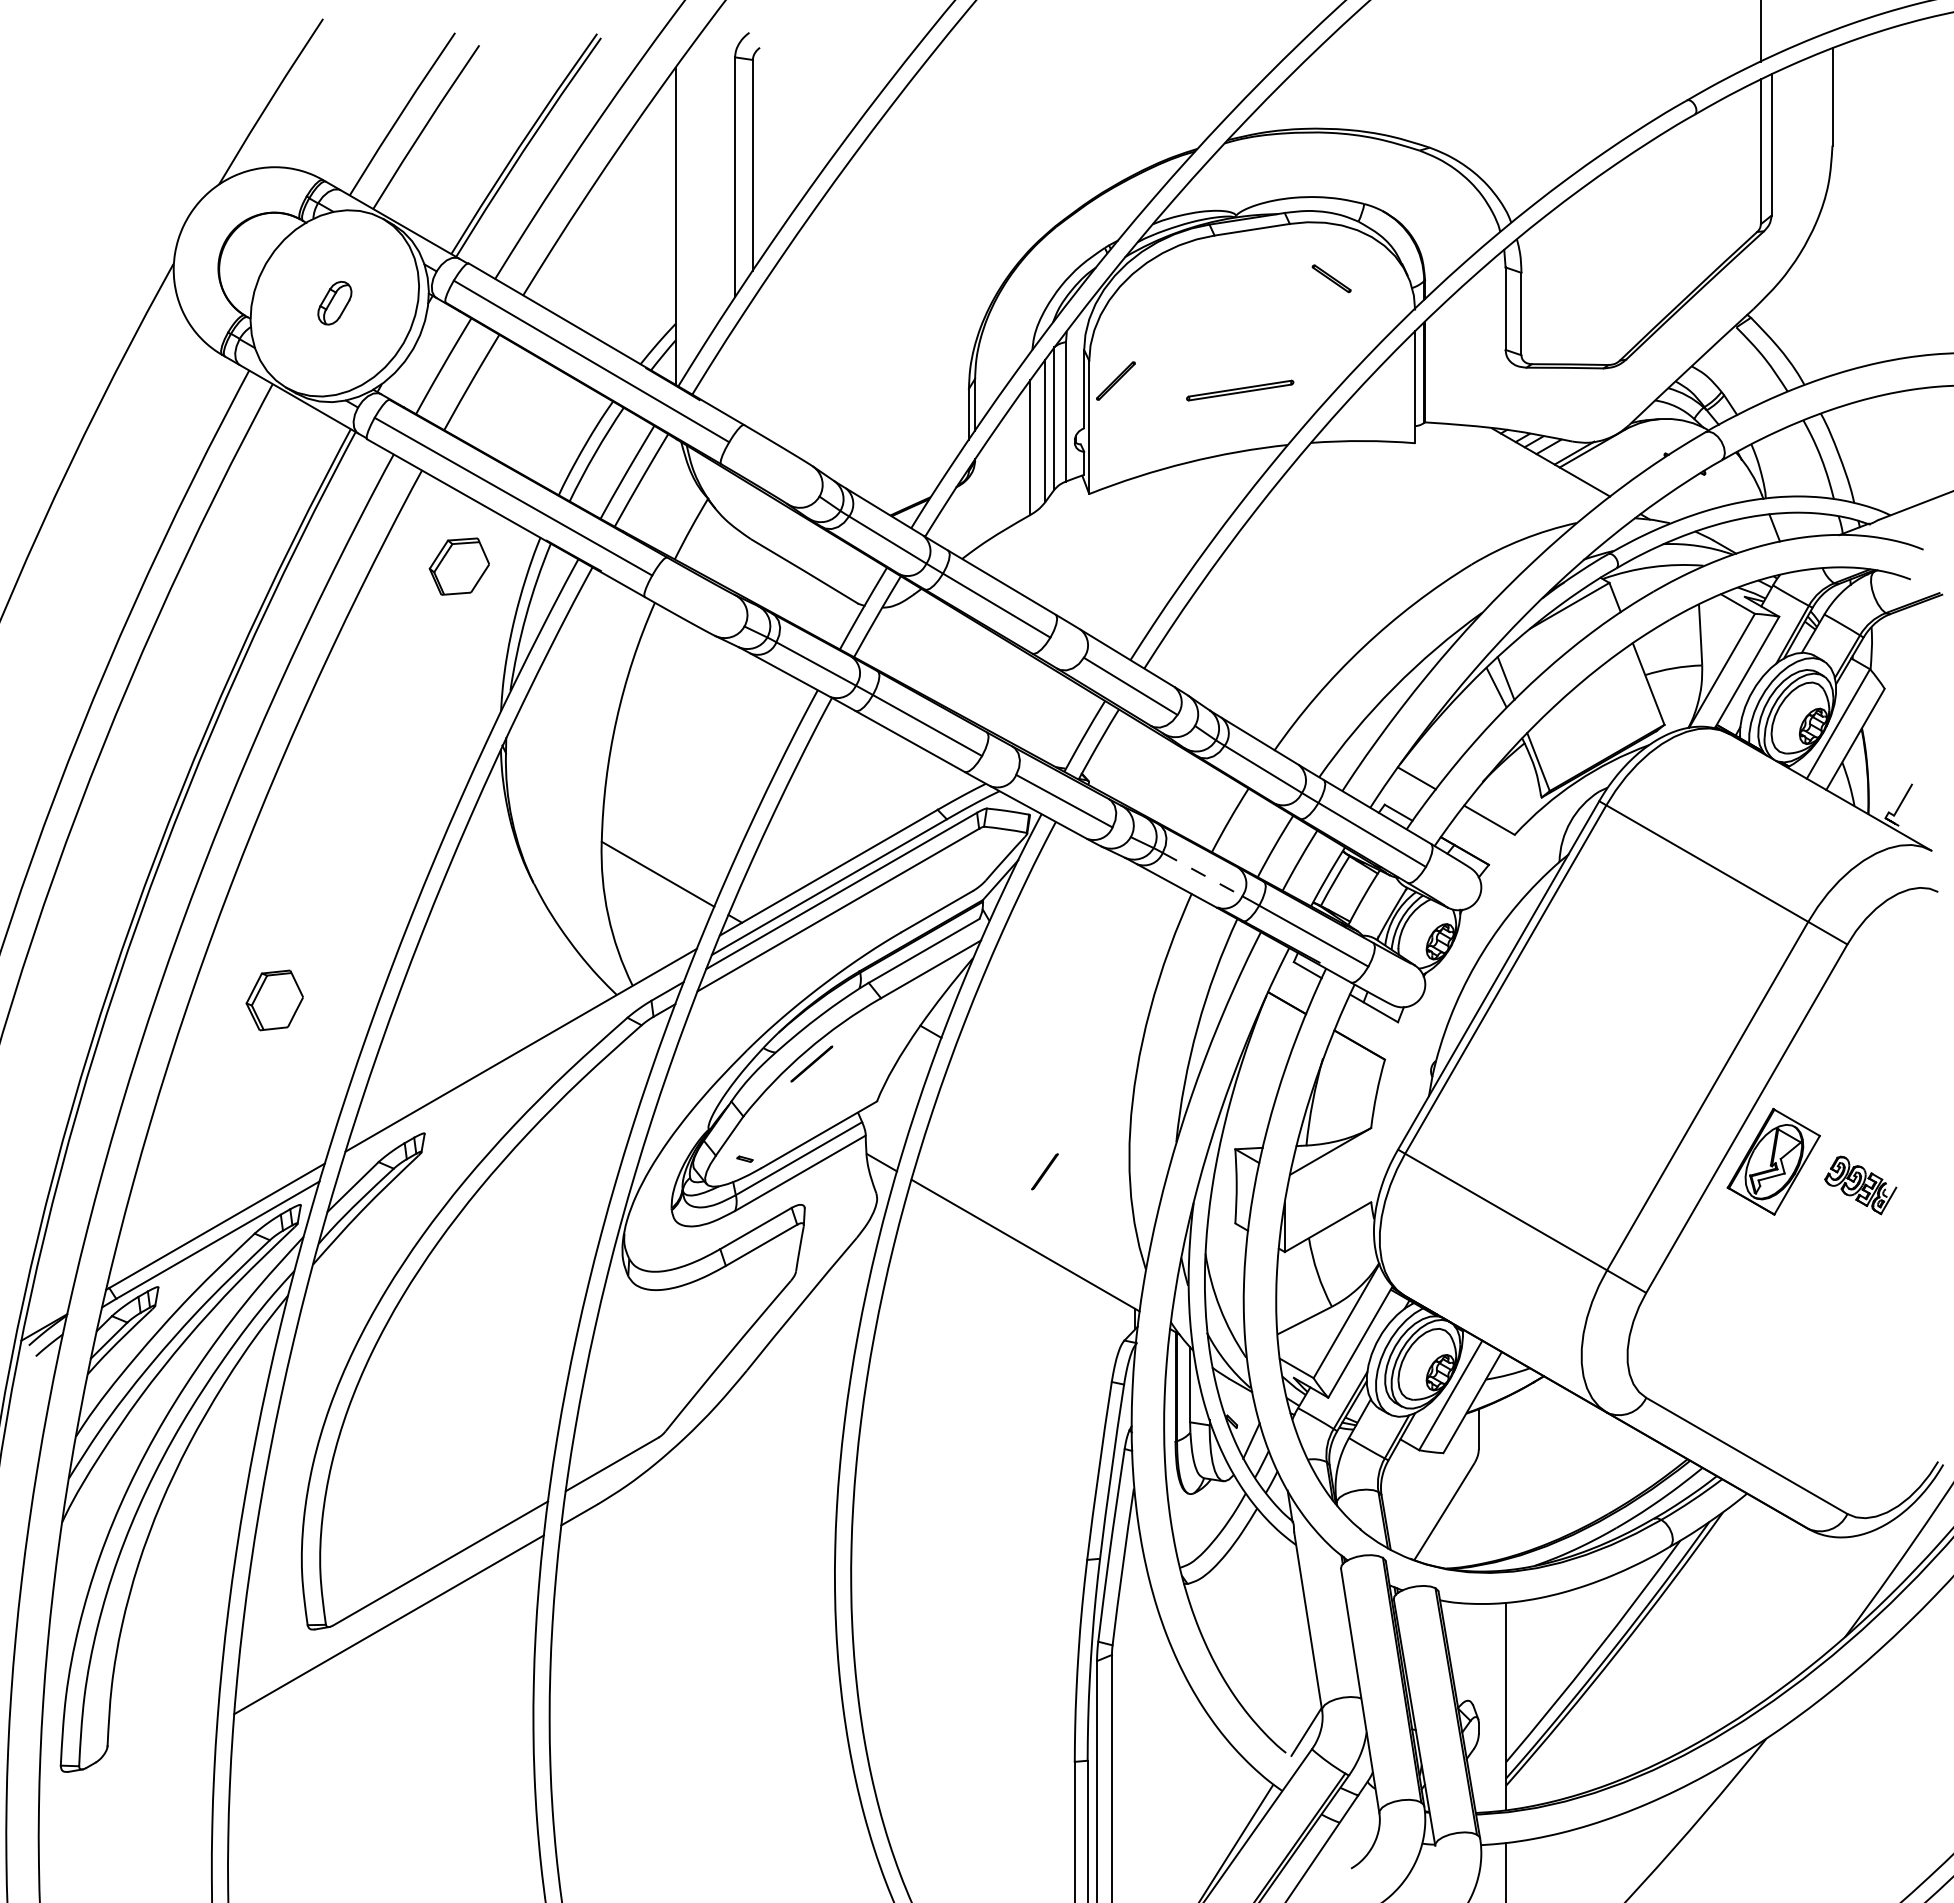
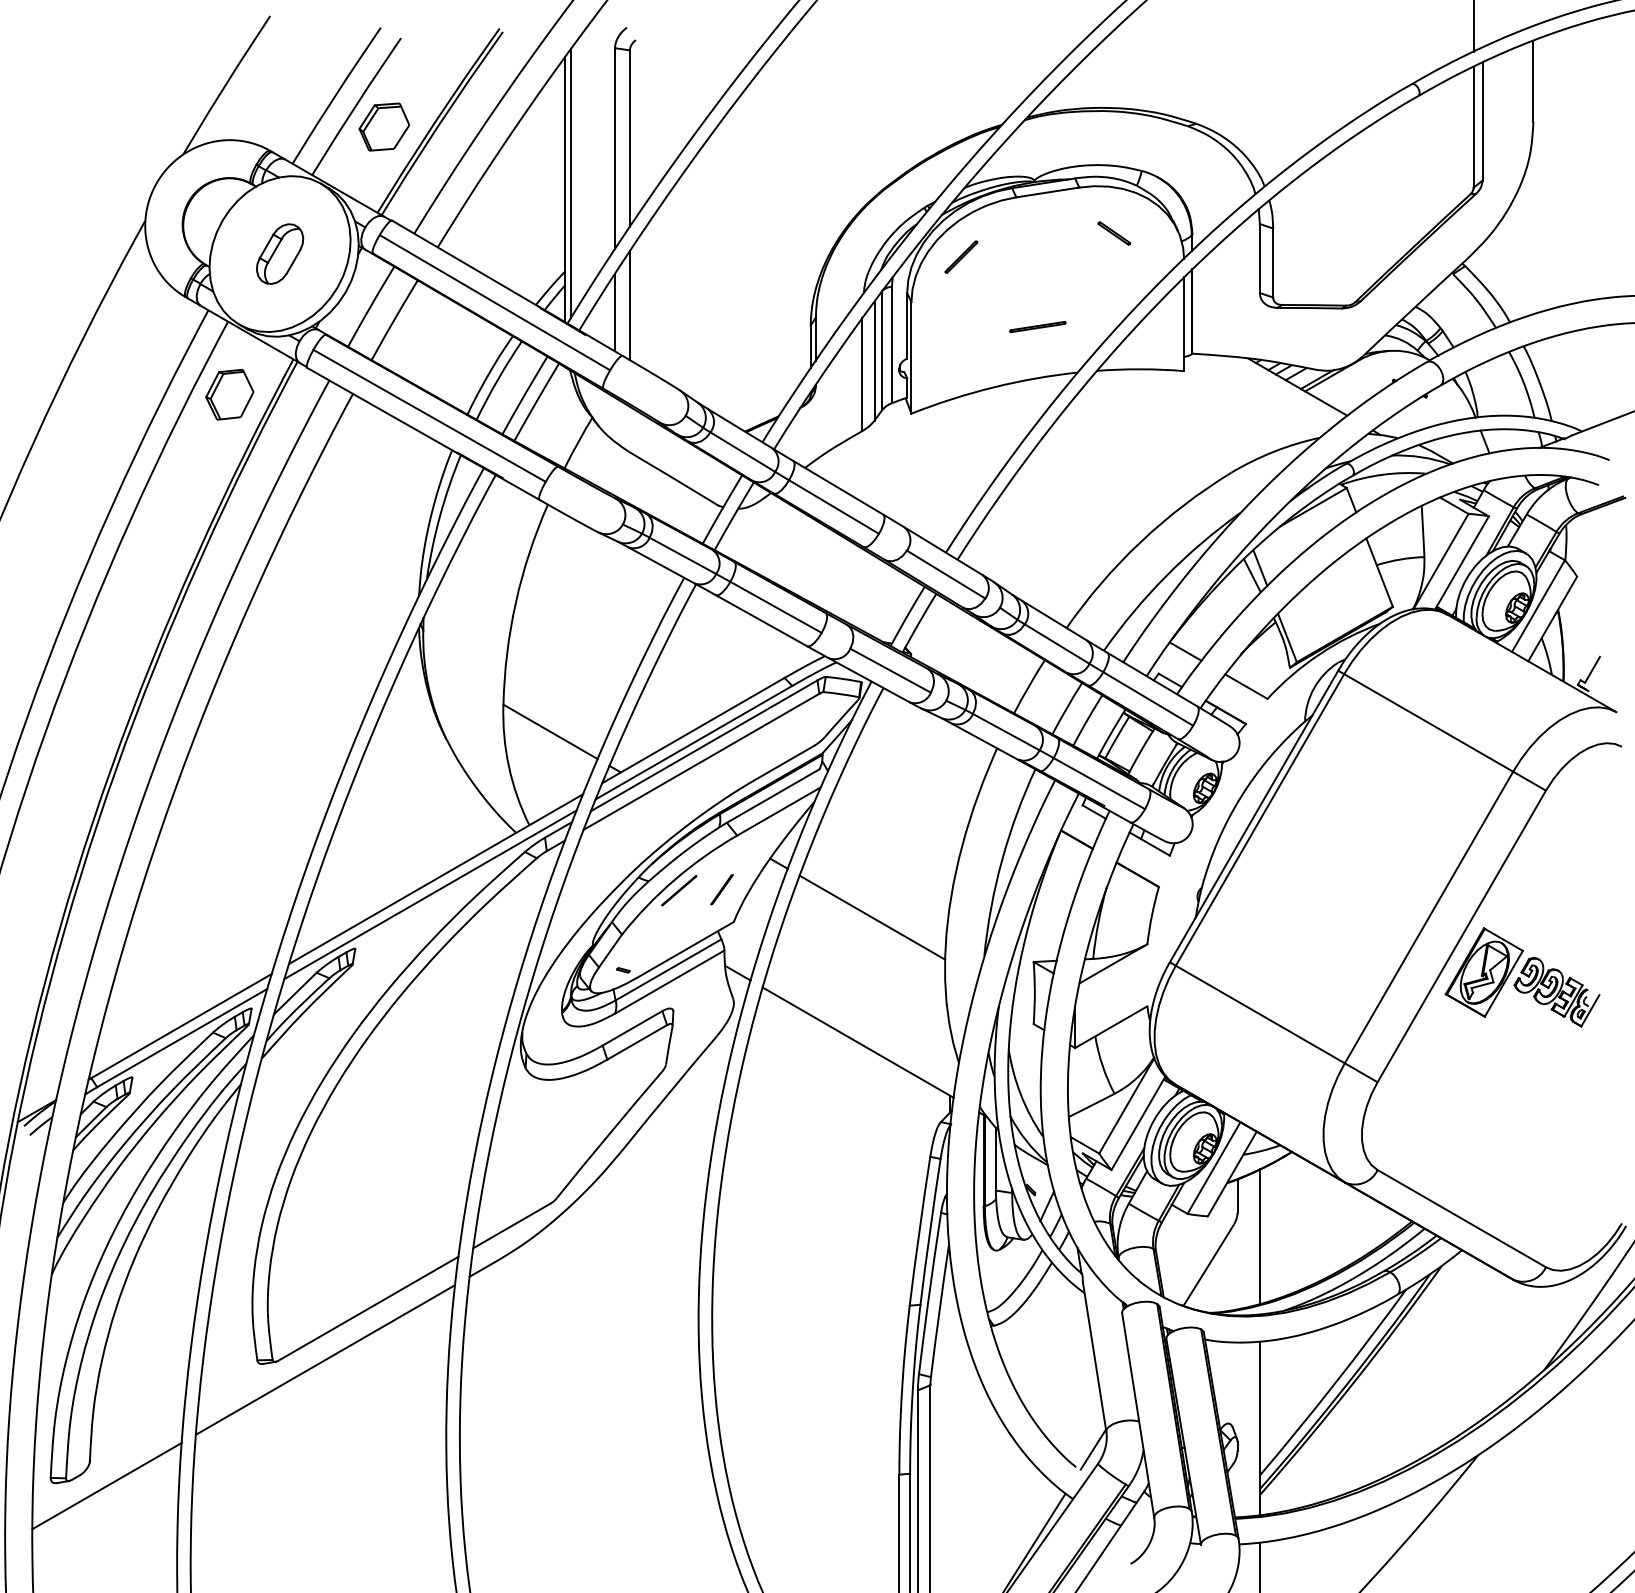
line: (682, 218) -> (571, 183), added
part: (334, 302) -> (279, 253), size x1.67
line: (752, 364) -> (629, 305), added
line: (735, 373) -> (615, 312), added
line: (1115, 380) -> (961, 256), moved
part: (1240, 390) -> (1038, 326), size x0.62
part: (458, 566) -> (383, 126), moved
line: (1202, 874) -> (1006, 732), dashed -> solid
part: (274, 1000) -> (229, 394), moved
line: (514, 1068) -> (430, 894), added
line: (1042, 1096) -> (872, 917), added
line: (1044, 1171) -> (721, 889), moved
part: (1860, 1185) -> (1556, 992), size x1.43
line: (1506, 1477) -> (1260, 1236), added
line: (127, 1775) -> (106, 1486), added

